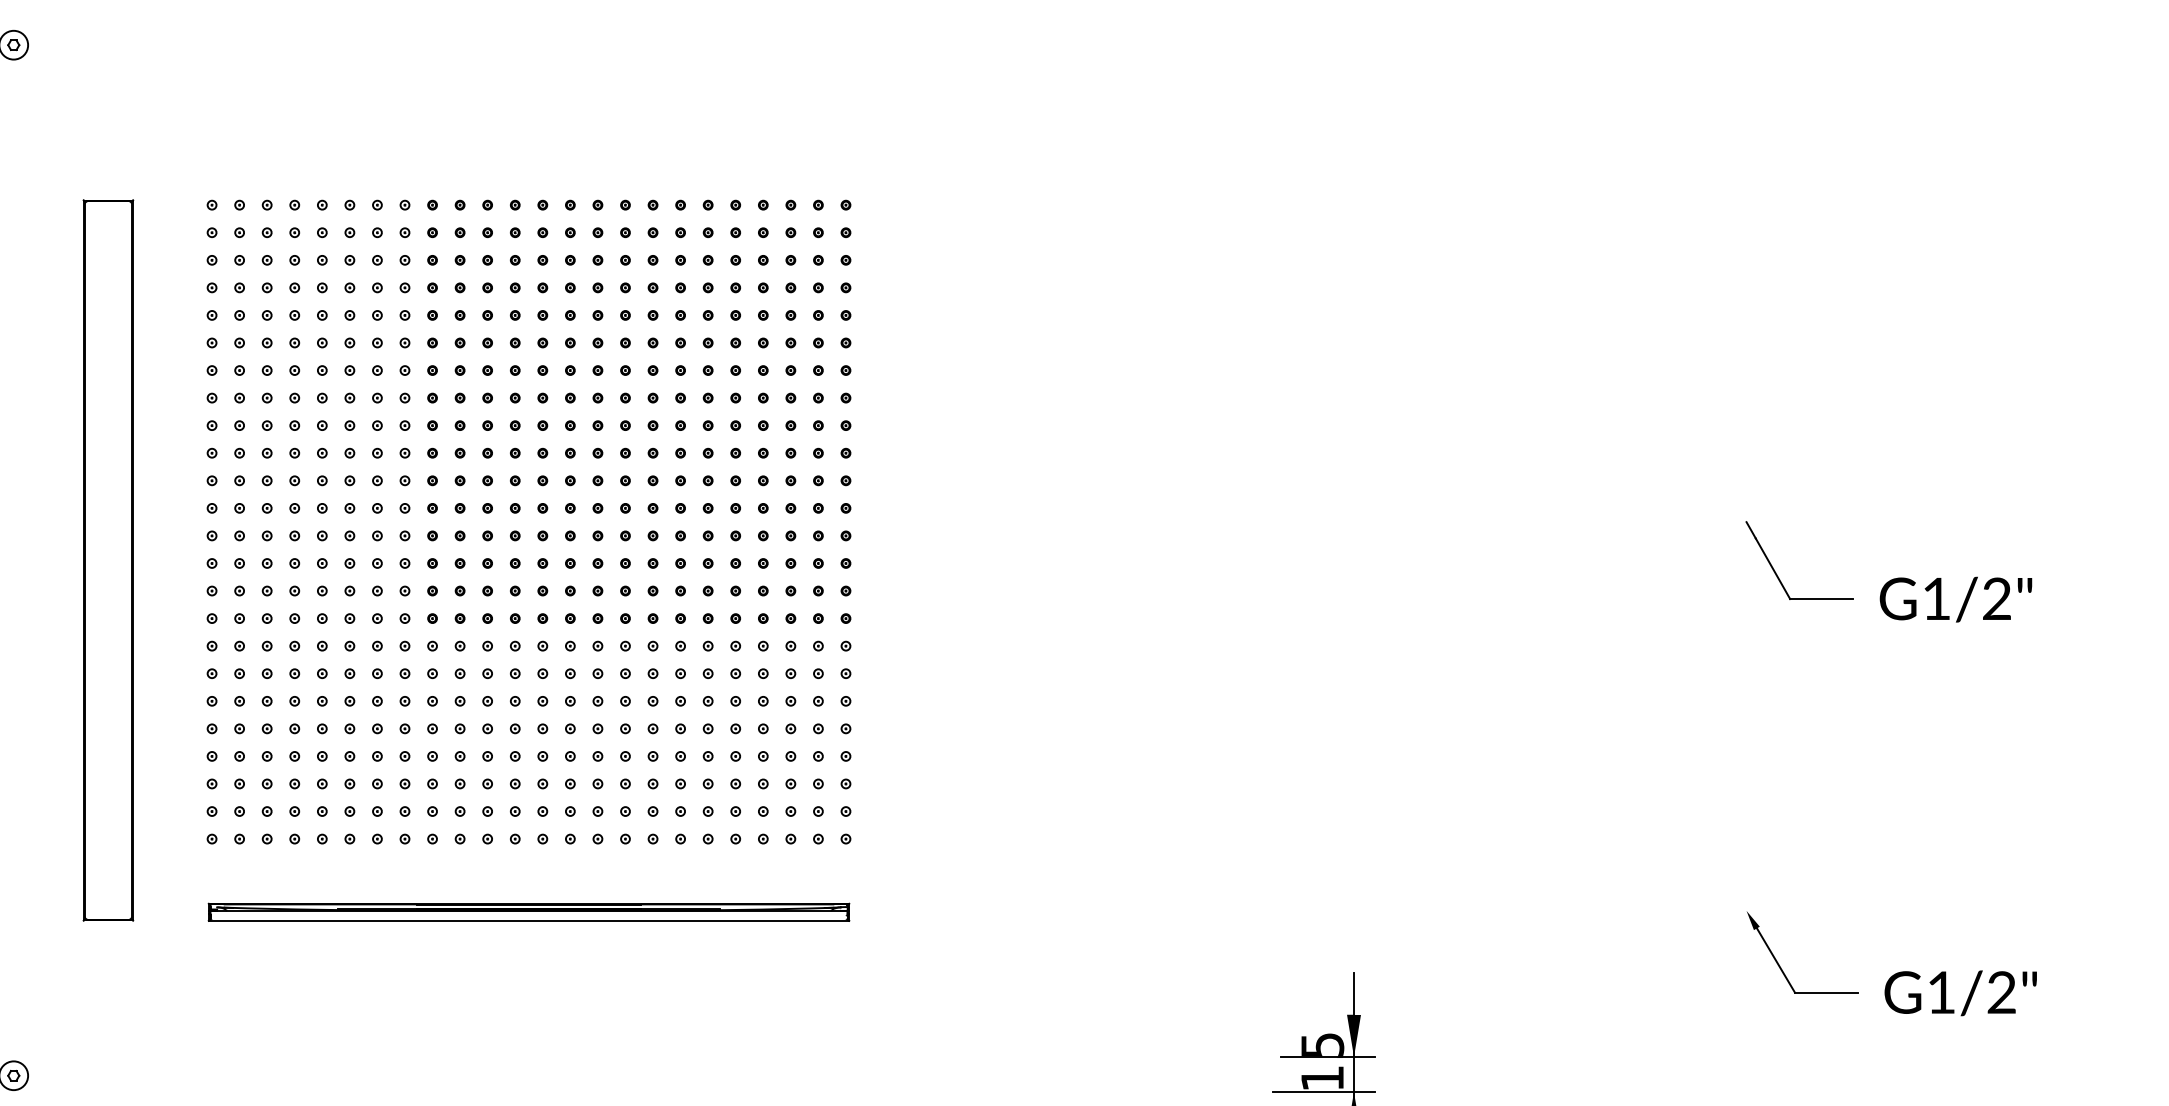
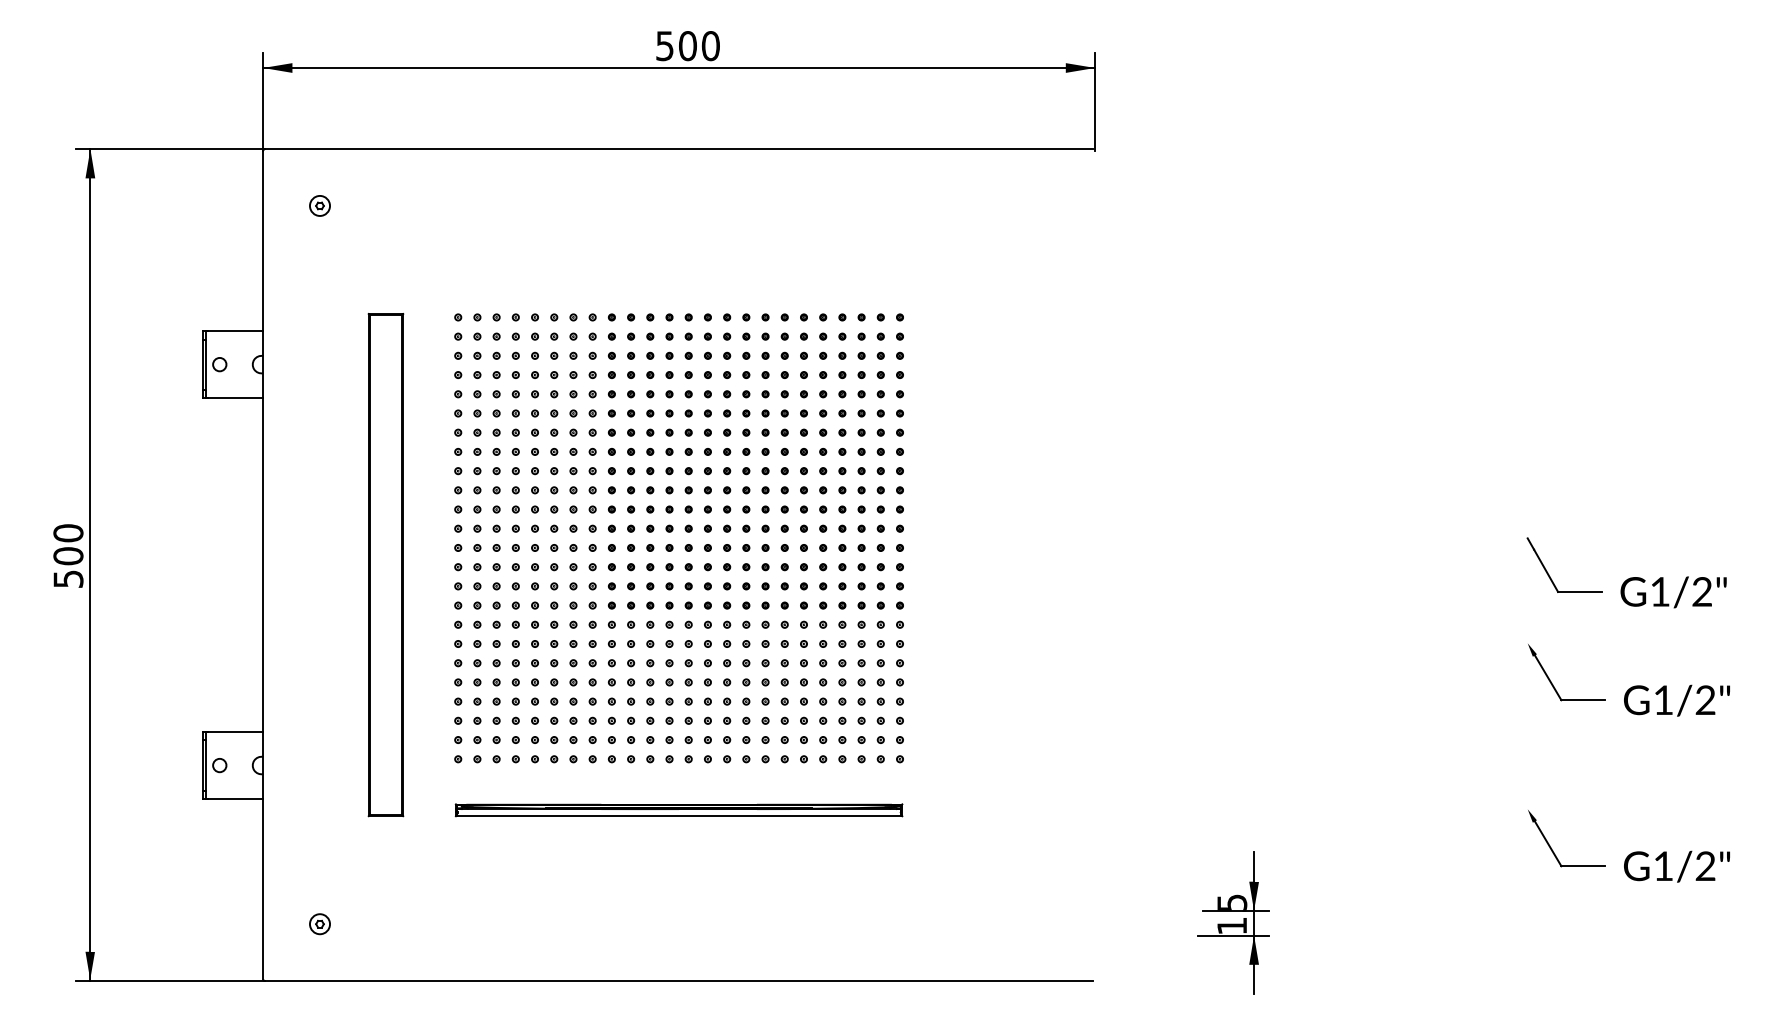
part: (1896, 734) -> (1632, 686), added

